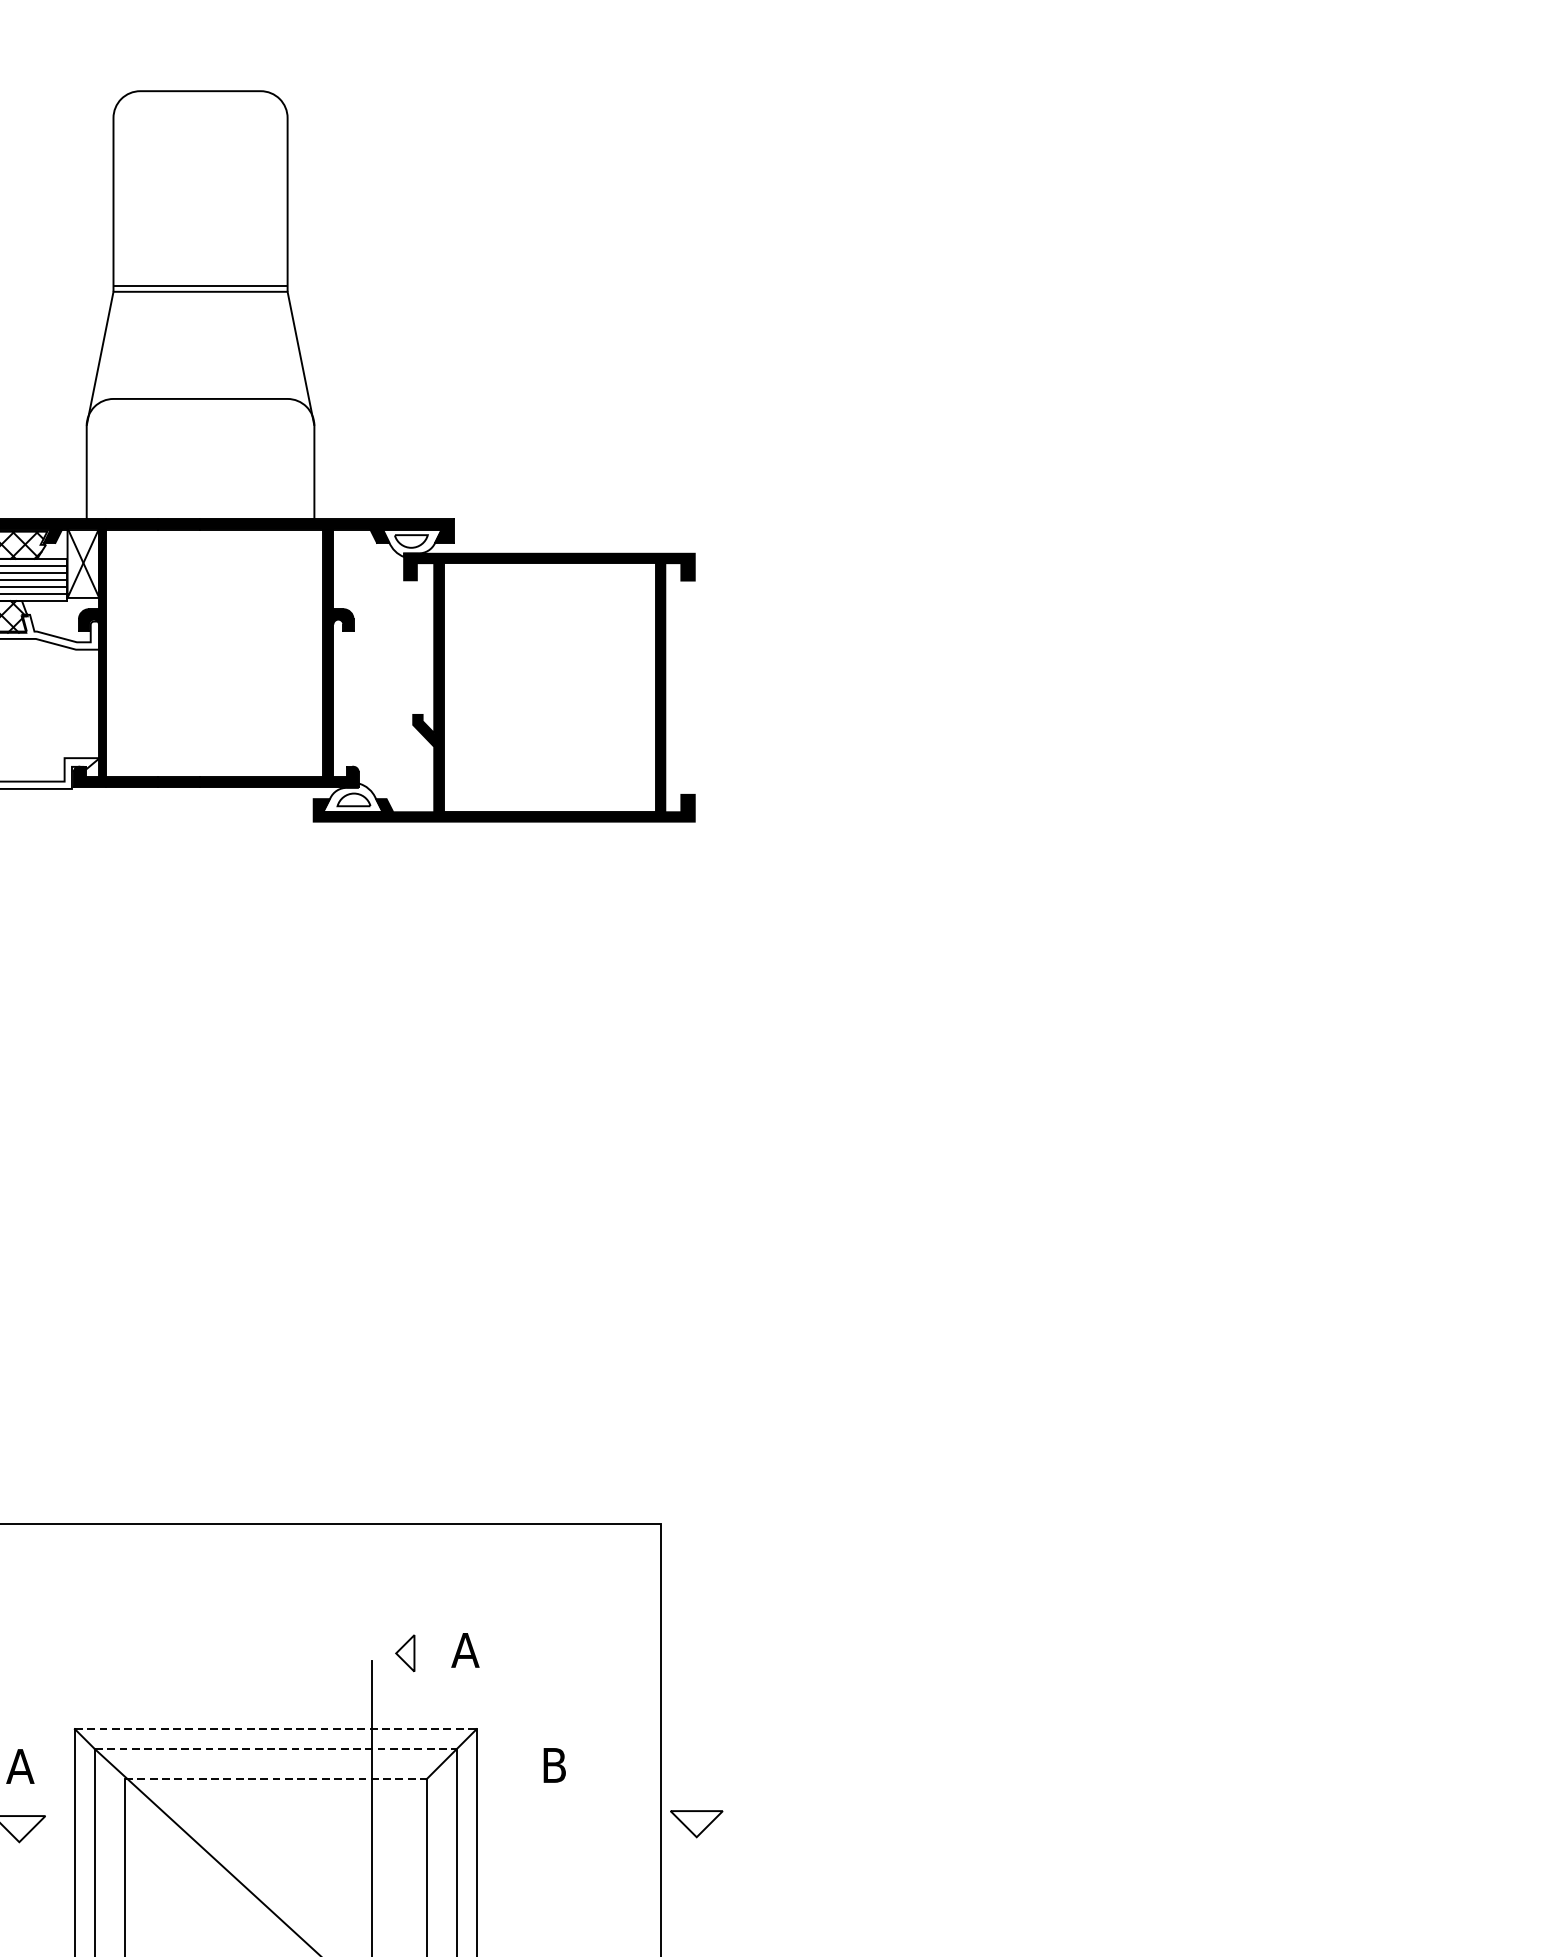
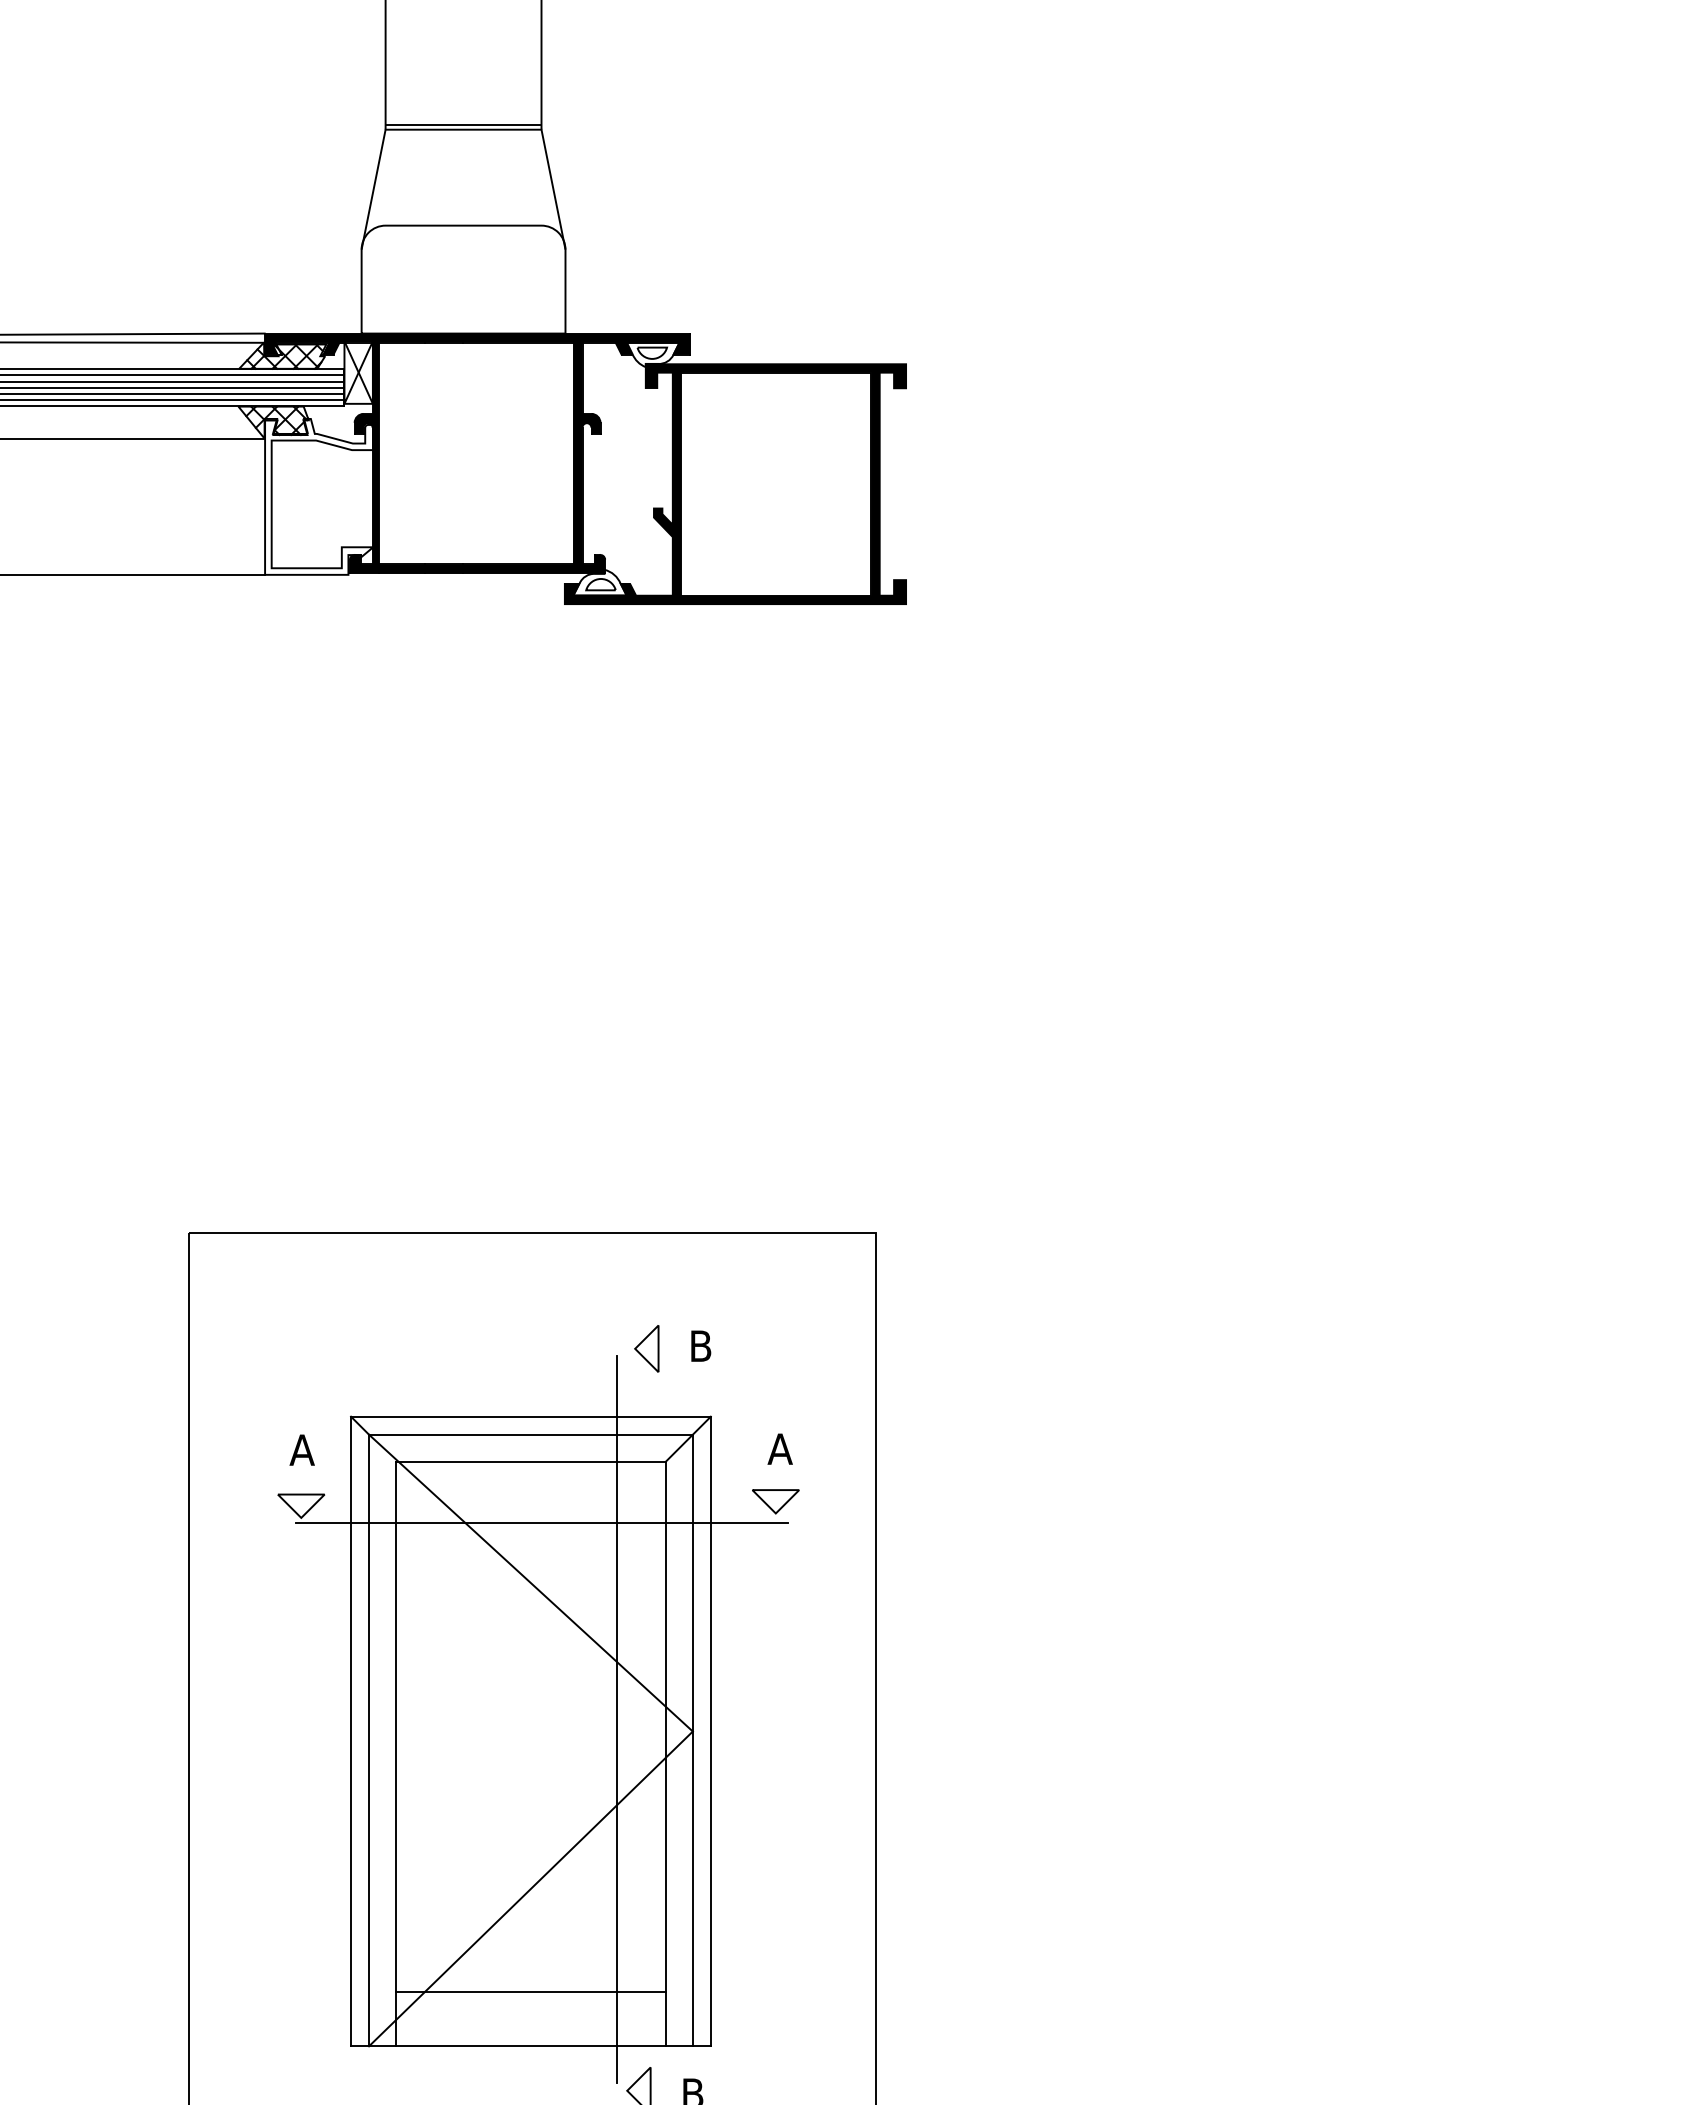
text: (465, 1649) -> (700, 1345), A -> B
part: (404, 1652) -> (646, 1348), size x1.43
line: (275, 1728) -> (530, 1416), dashed -> solid
line: (275, 1749) -> (530, 1434), dashed -> solid
text: (553, 1764) -> (779, 1448), B -> A
line: (275, 1779) -> (530, 1461), dashed -> solid
part: (696, 1823) -> (775, 1501), moved
line: (288, 1847) -> (542, 1522), added

